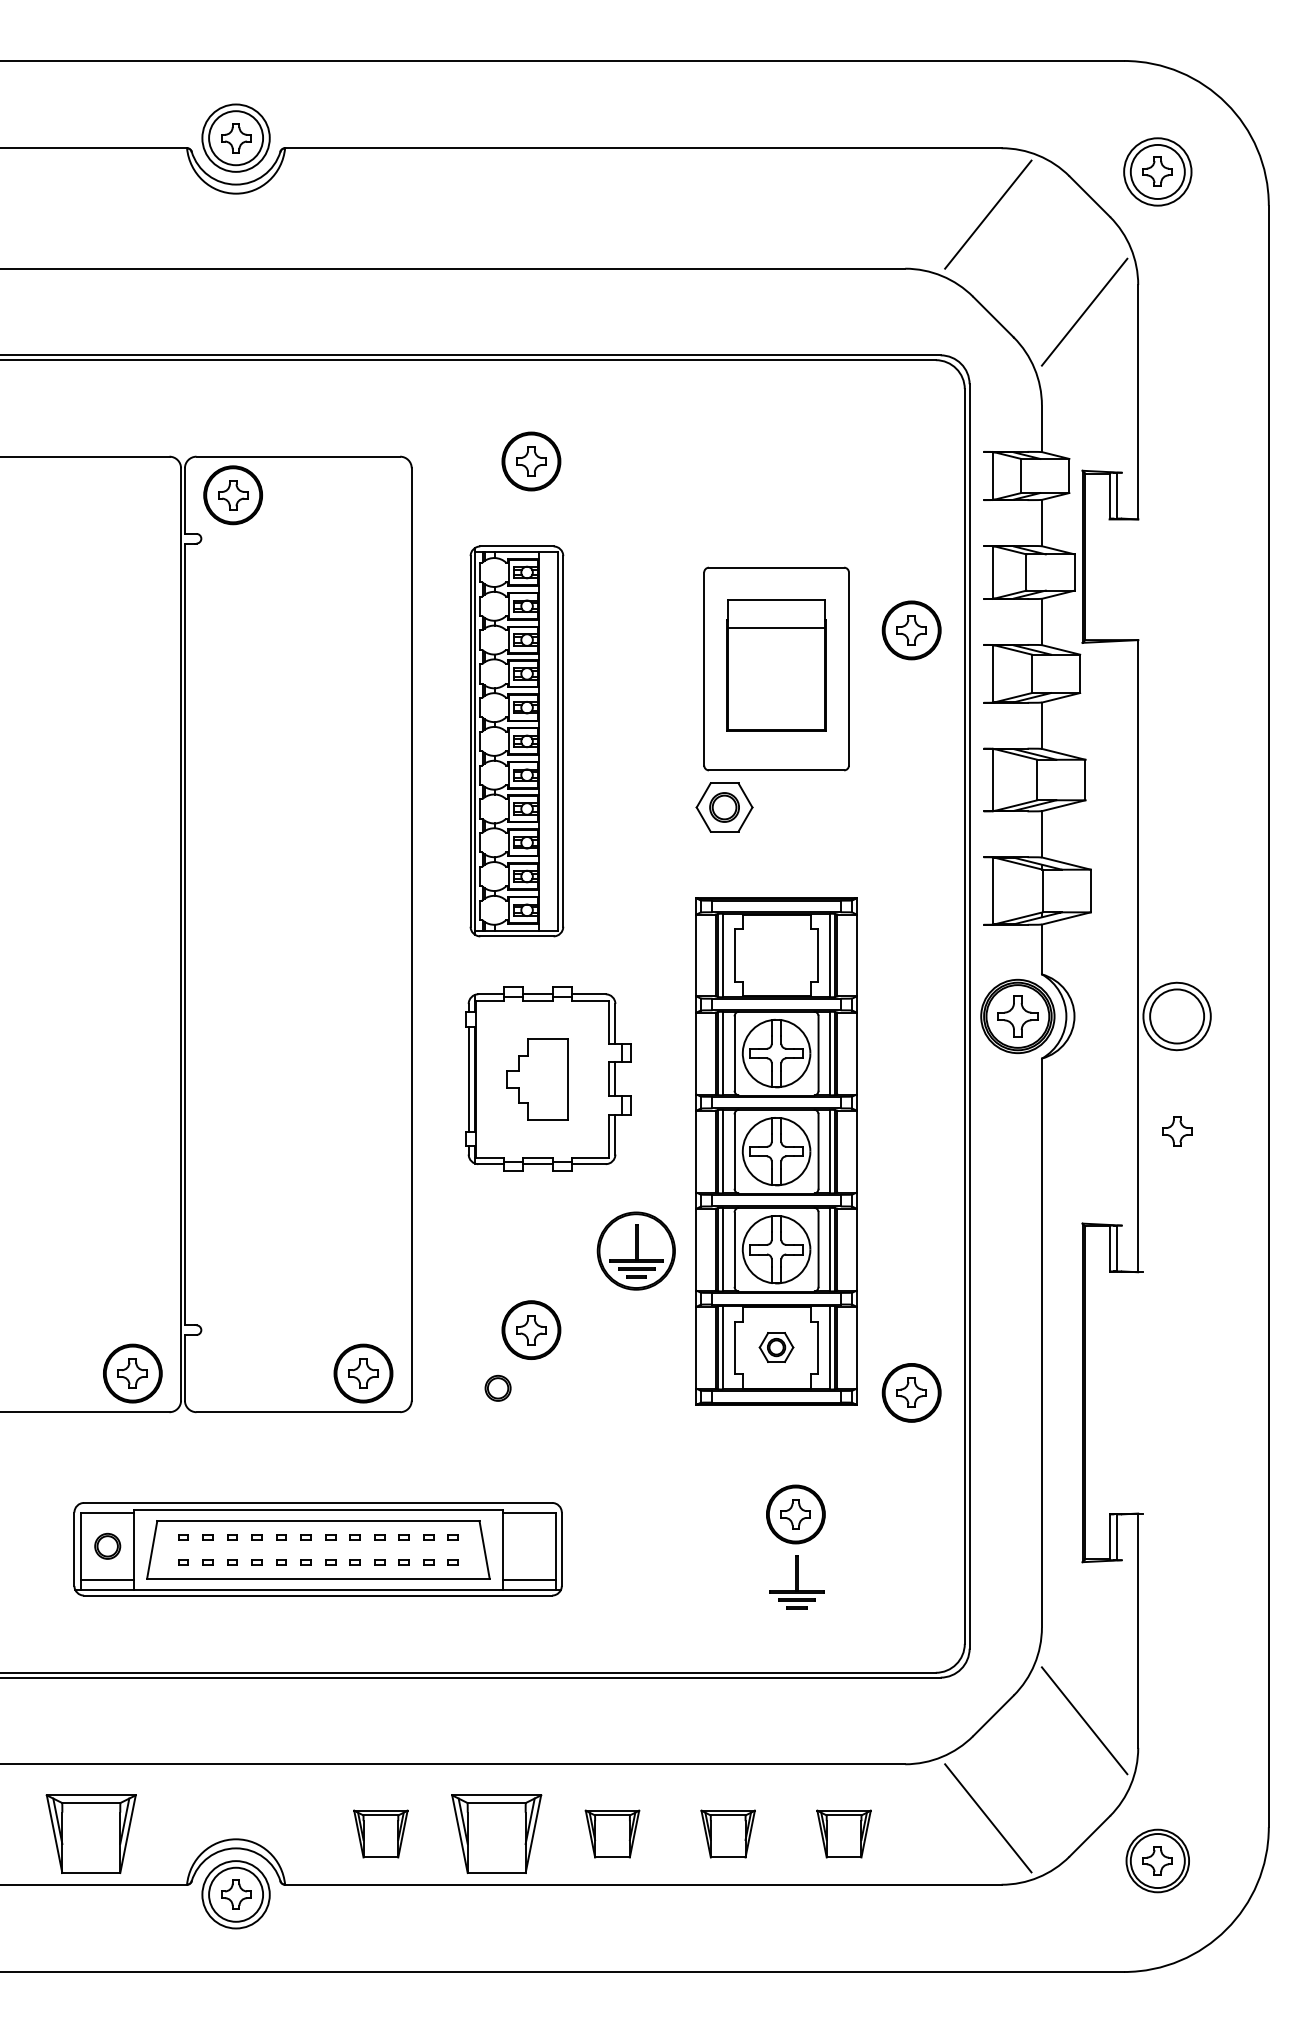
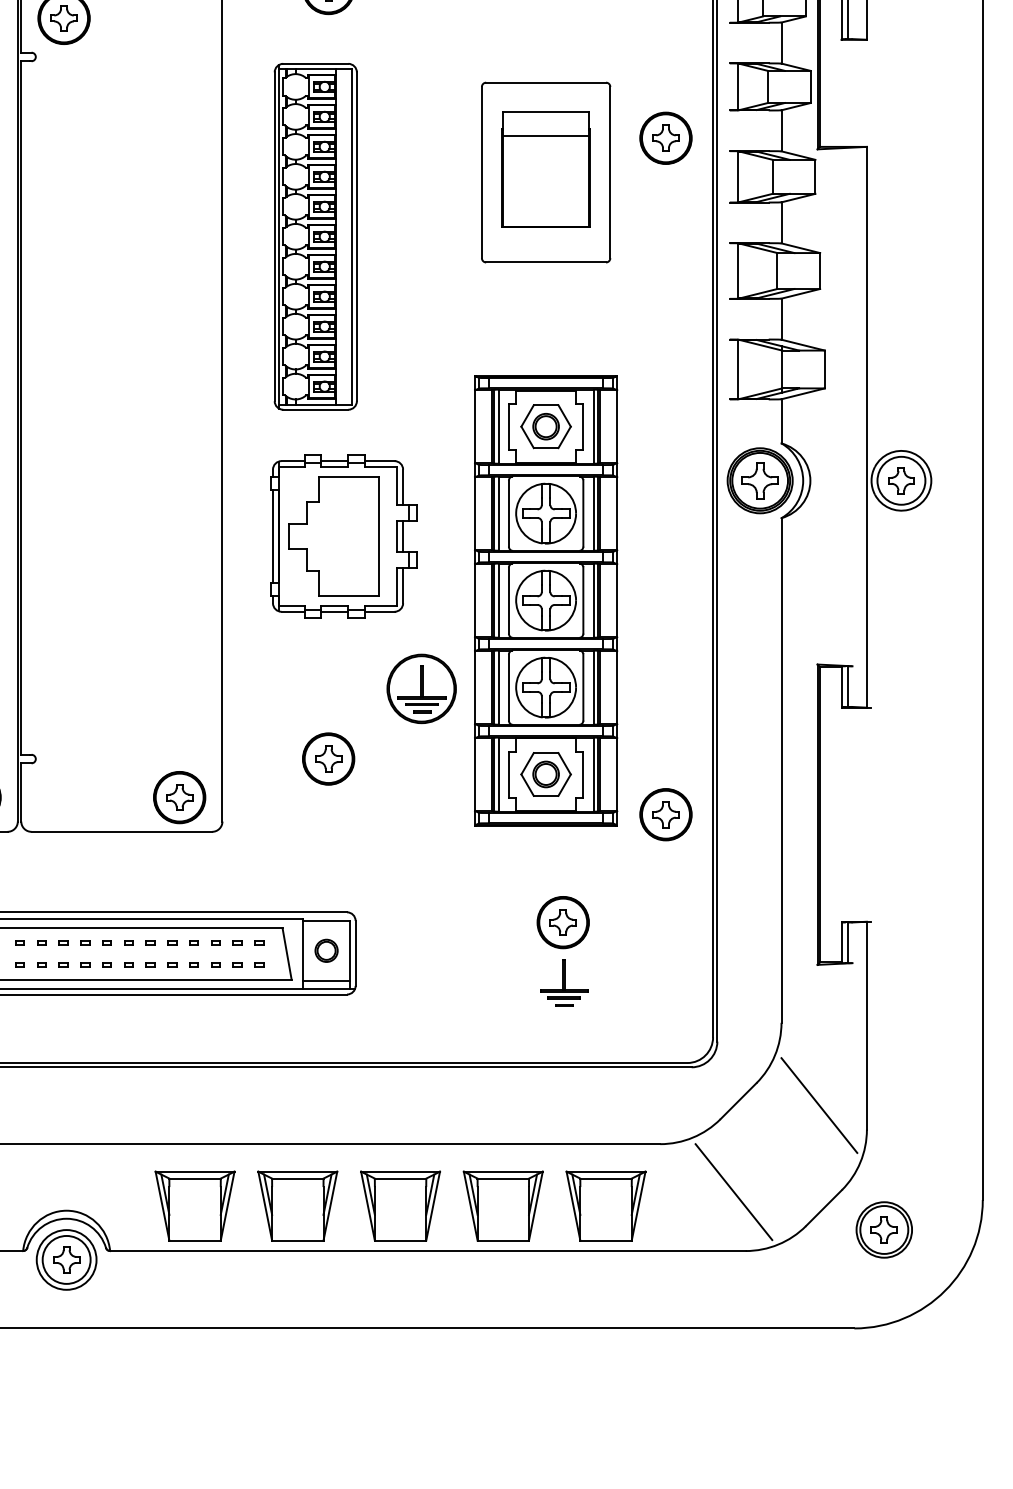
part: (724, 807) -> (546, 426), moved
part: (537, 1079) -> (334, 536), size x1.67
part: (1177, 1131) -> (901, 480), moved
part: (776, 1347) -> (546, 774), size x1.67
part: (497, 1387) -> (326, 950), moved
part: (380, 1833) -> (194, 1205), size x1.67
part: (612, 1833) -> (400, 1205), size x1.67
part: (727, 1833) -> (502, 1205), size x1.67
part: (843, 1833) -> (605, 1205), size x1.67

